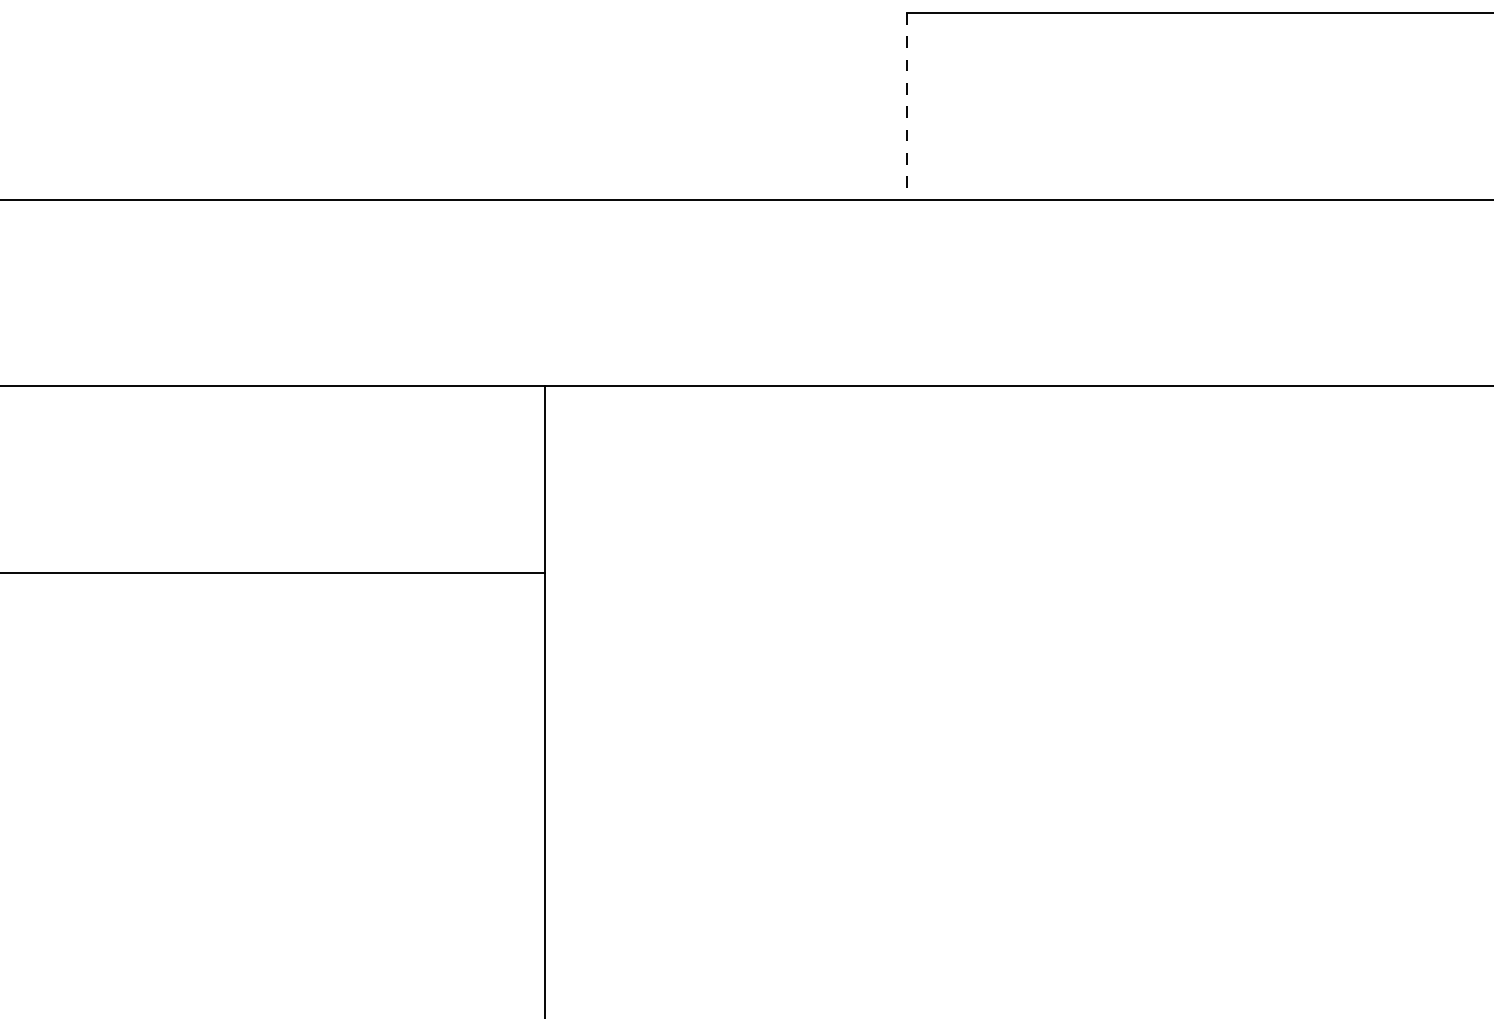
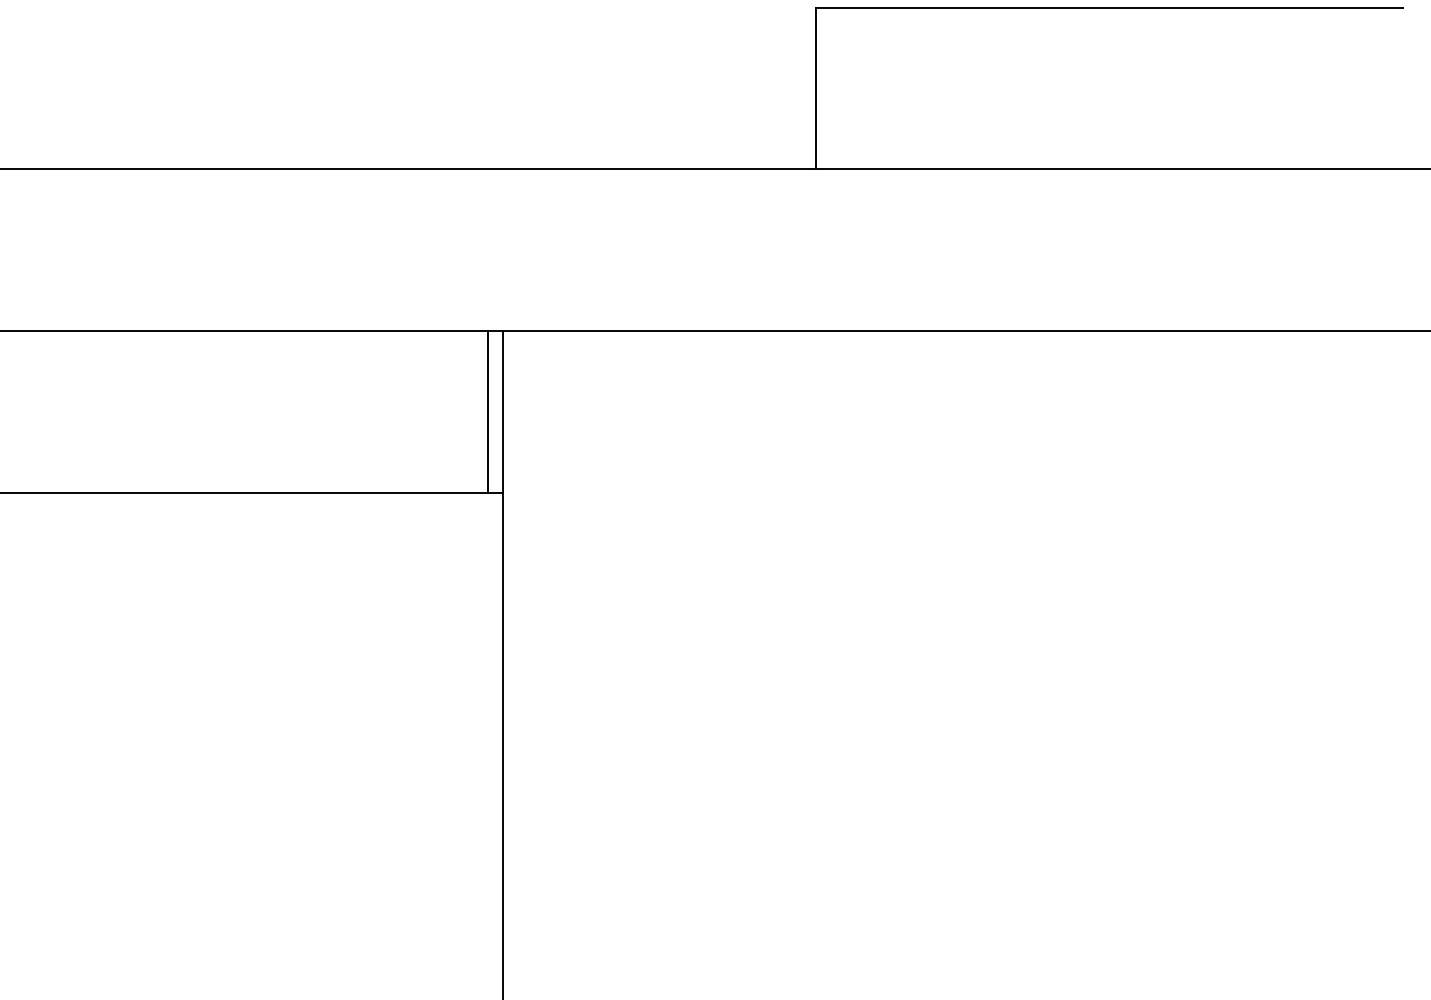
line: (907, 106) -> (816, 88), dashed -> solid
line: (527, 480) -> (487, 412), added

